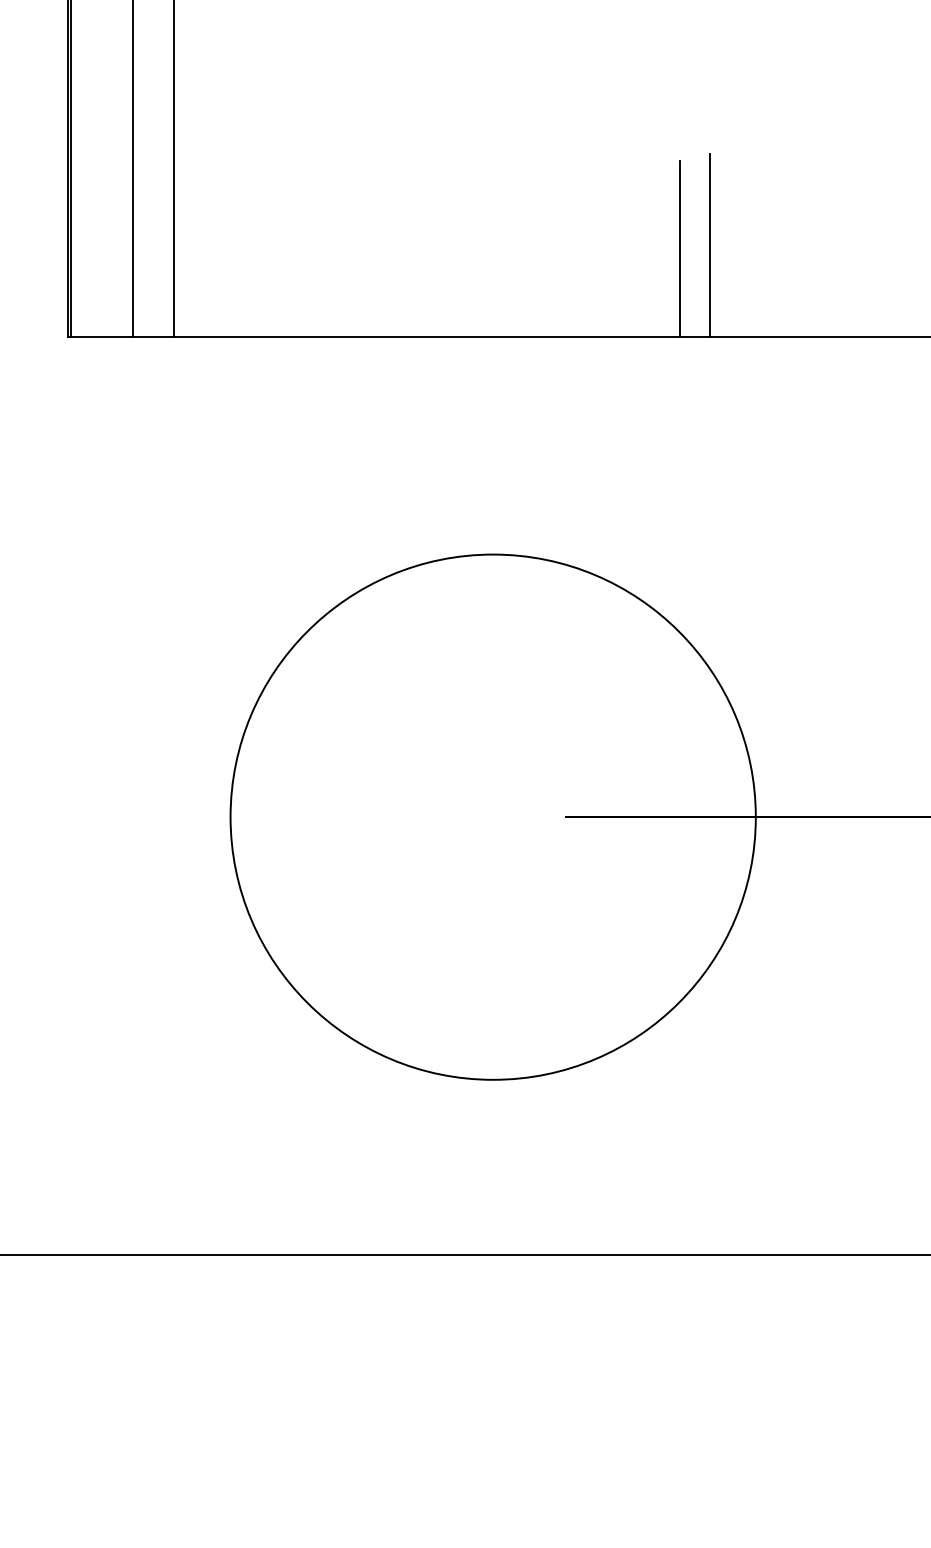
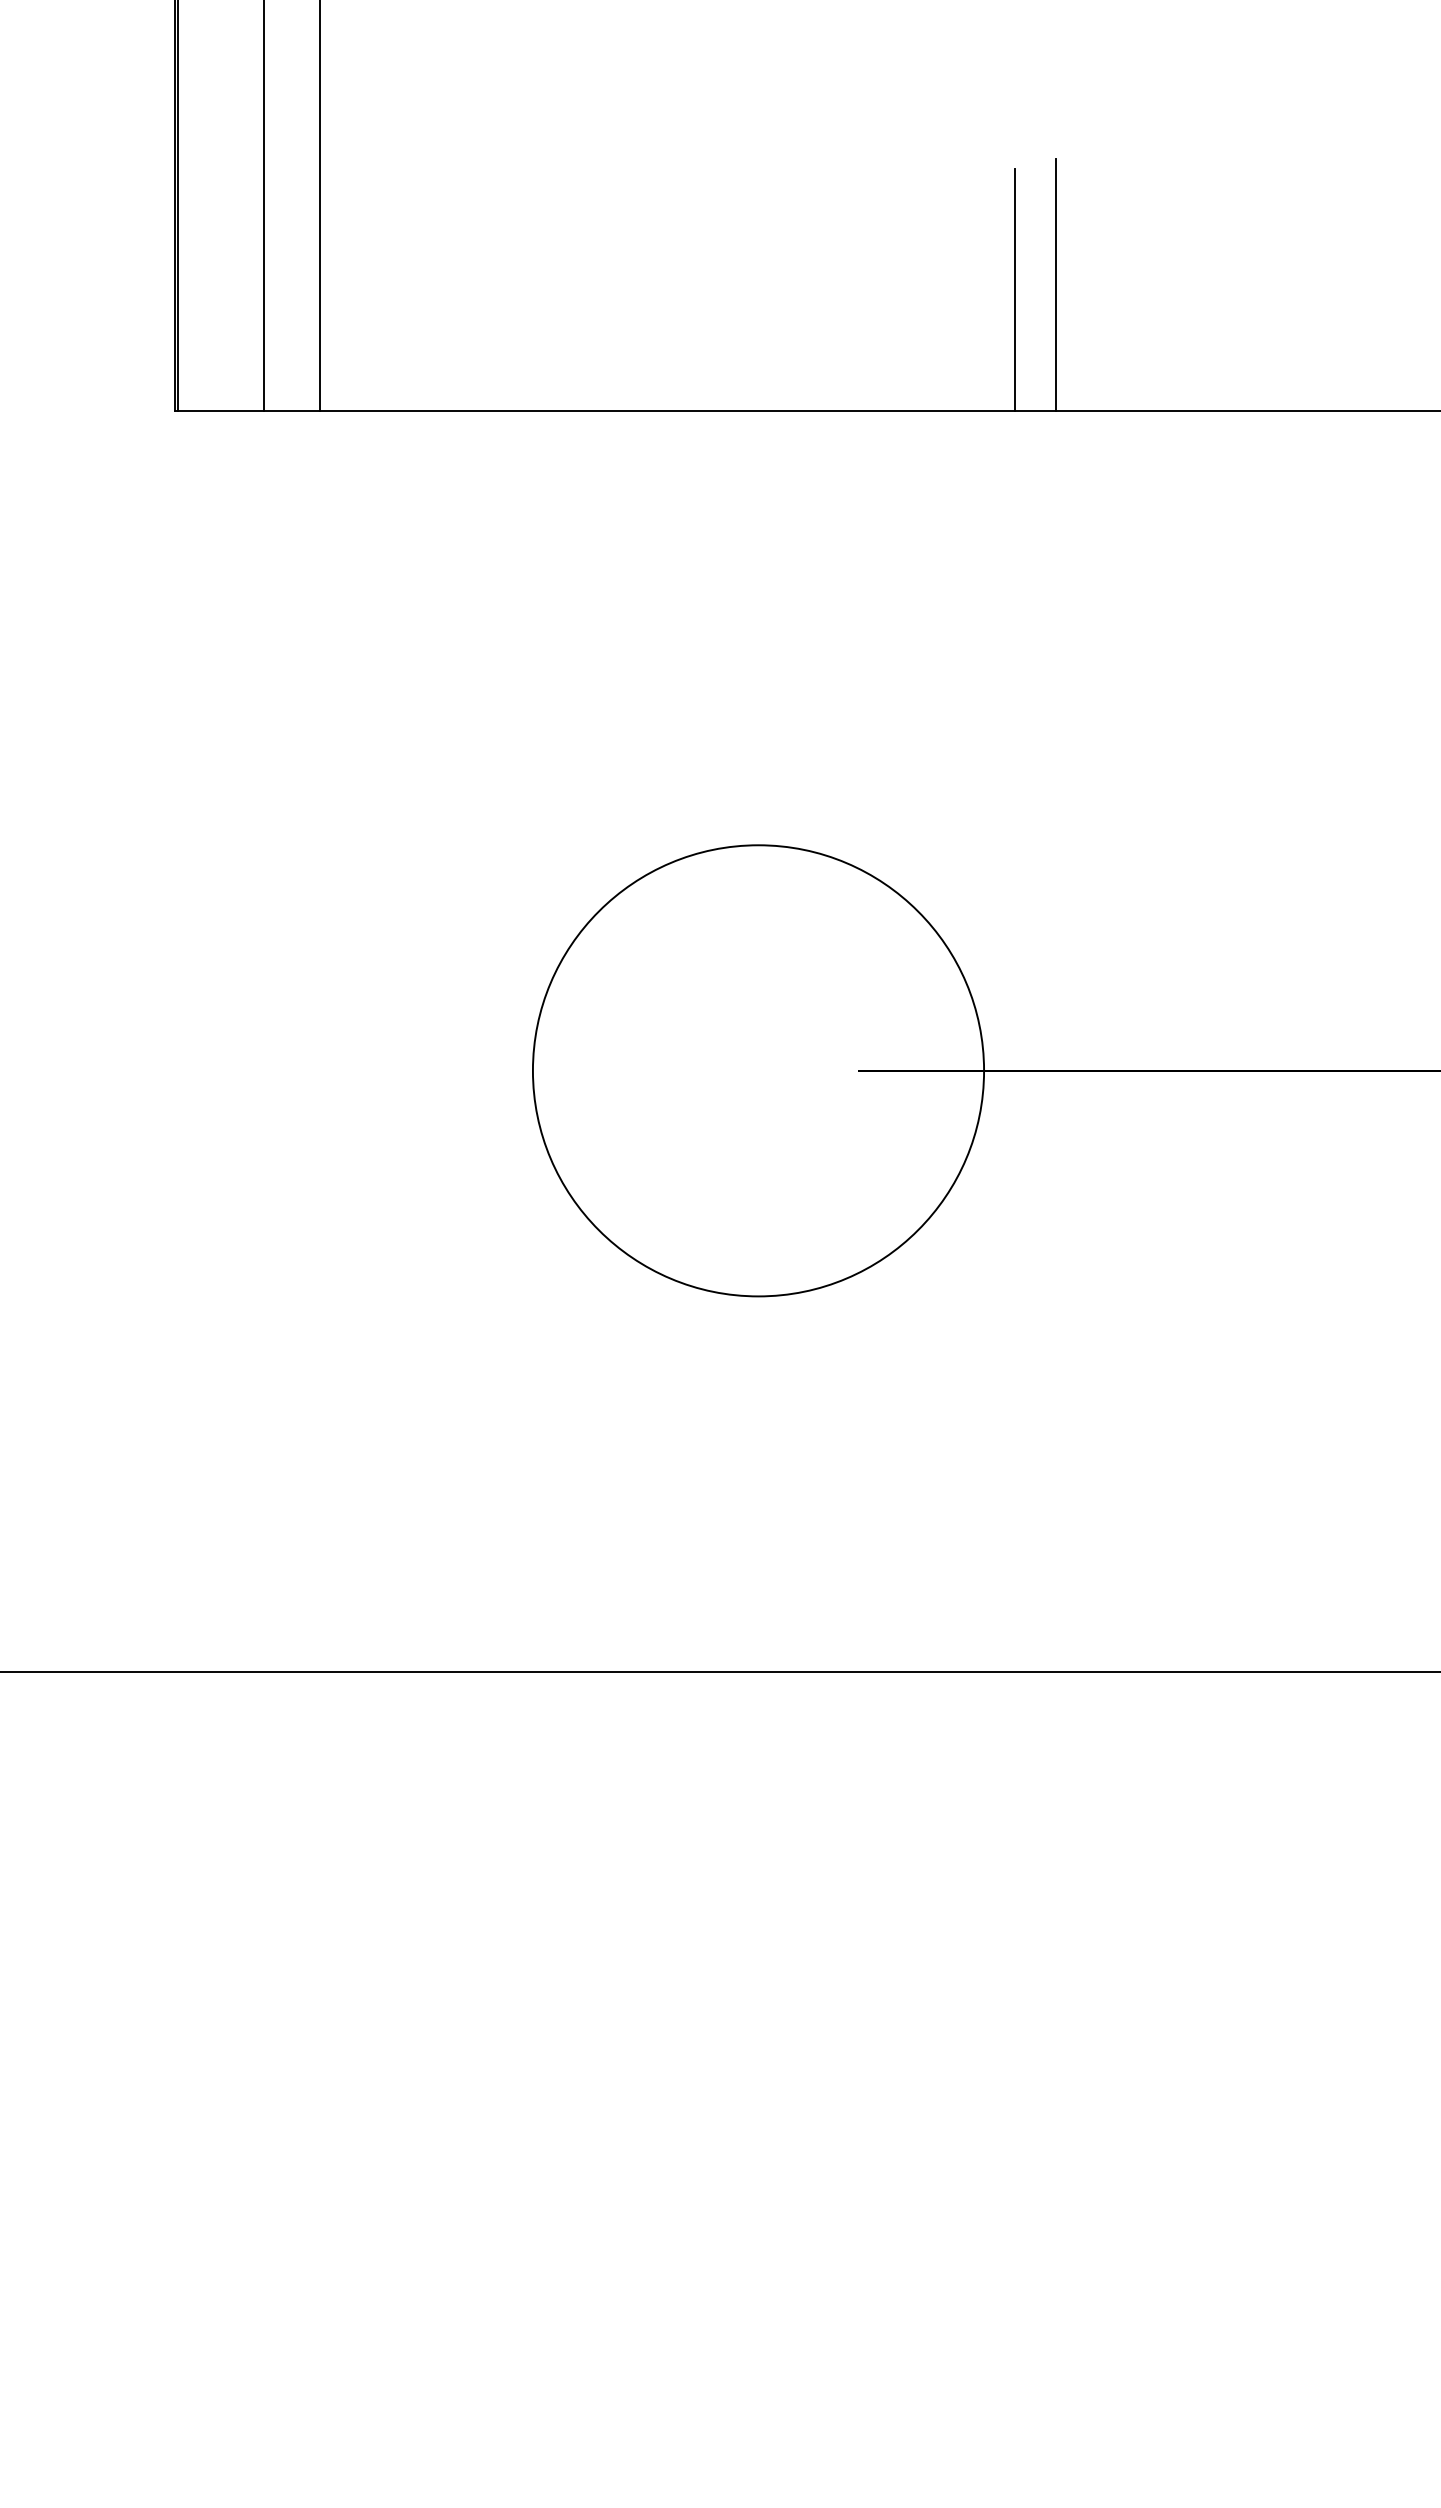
circle: (493, 816) -> (758, 1070), size x0.62

